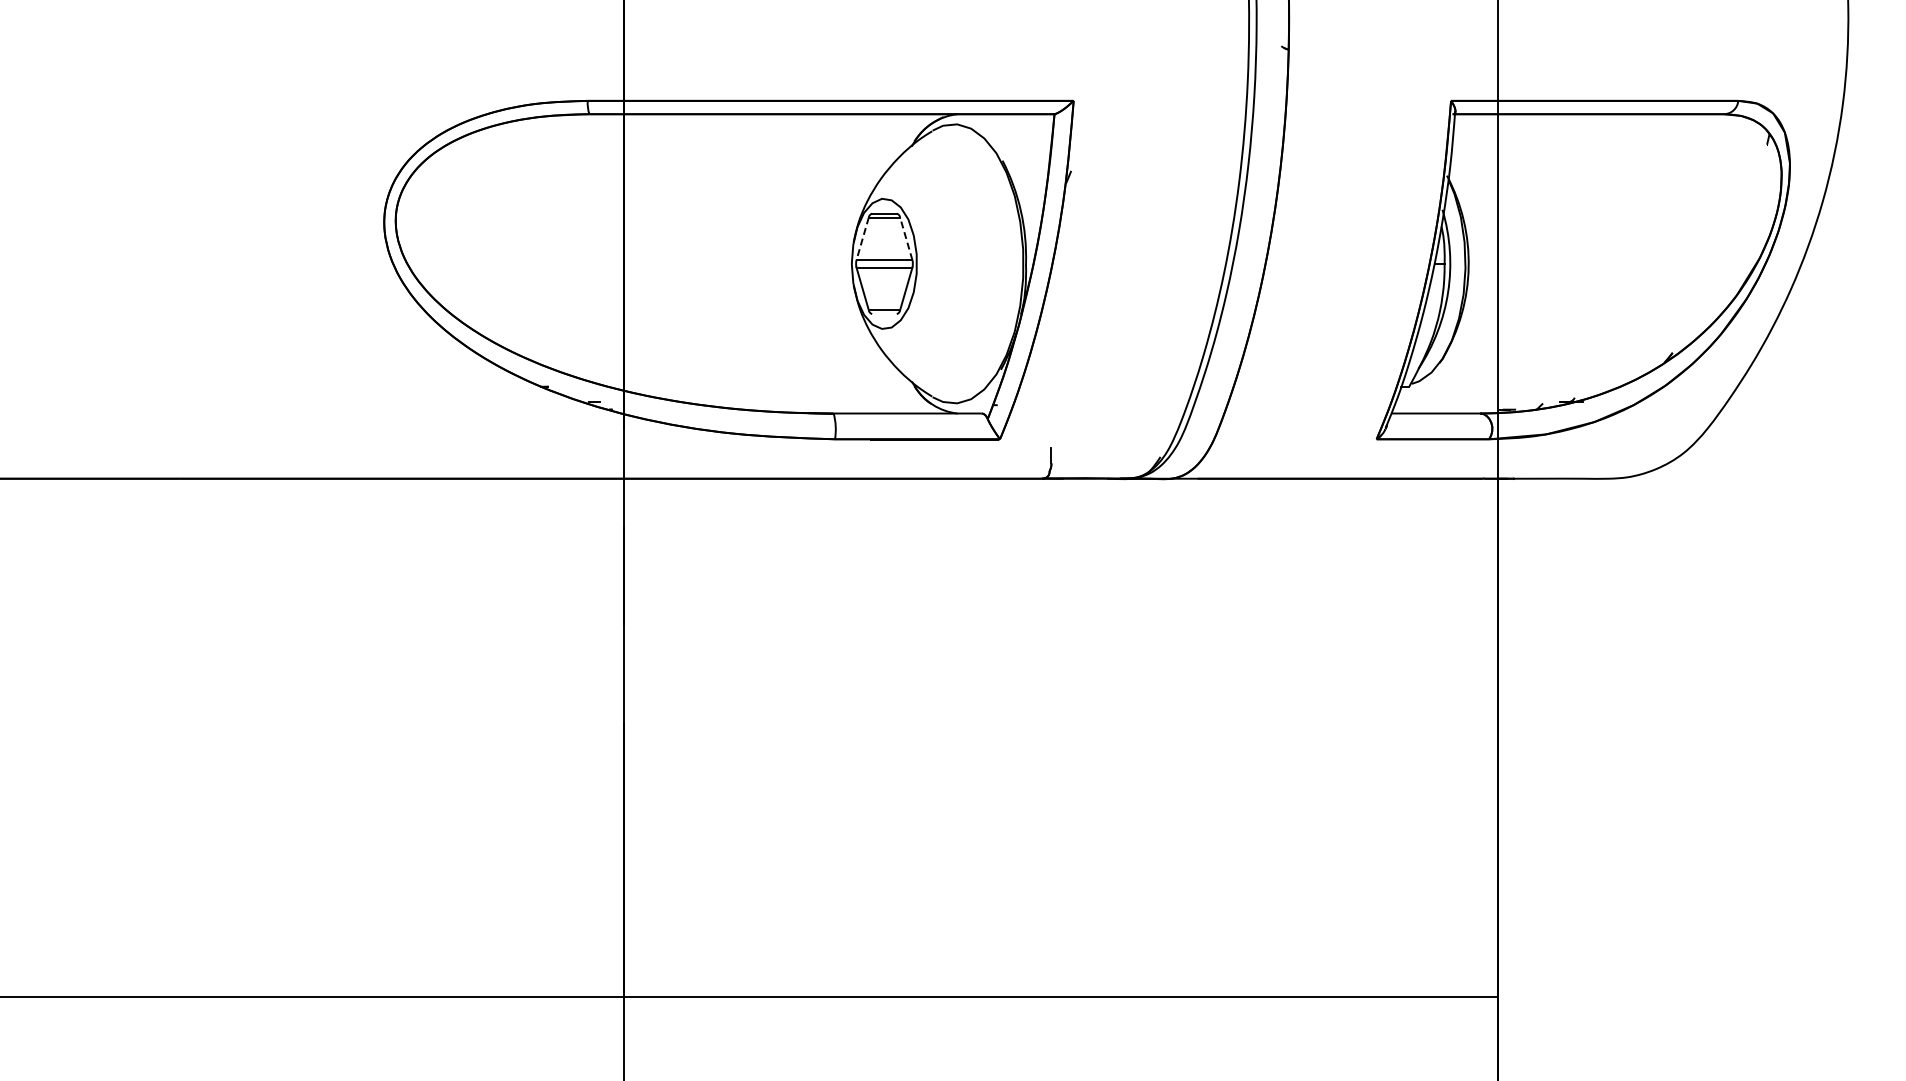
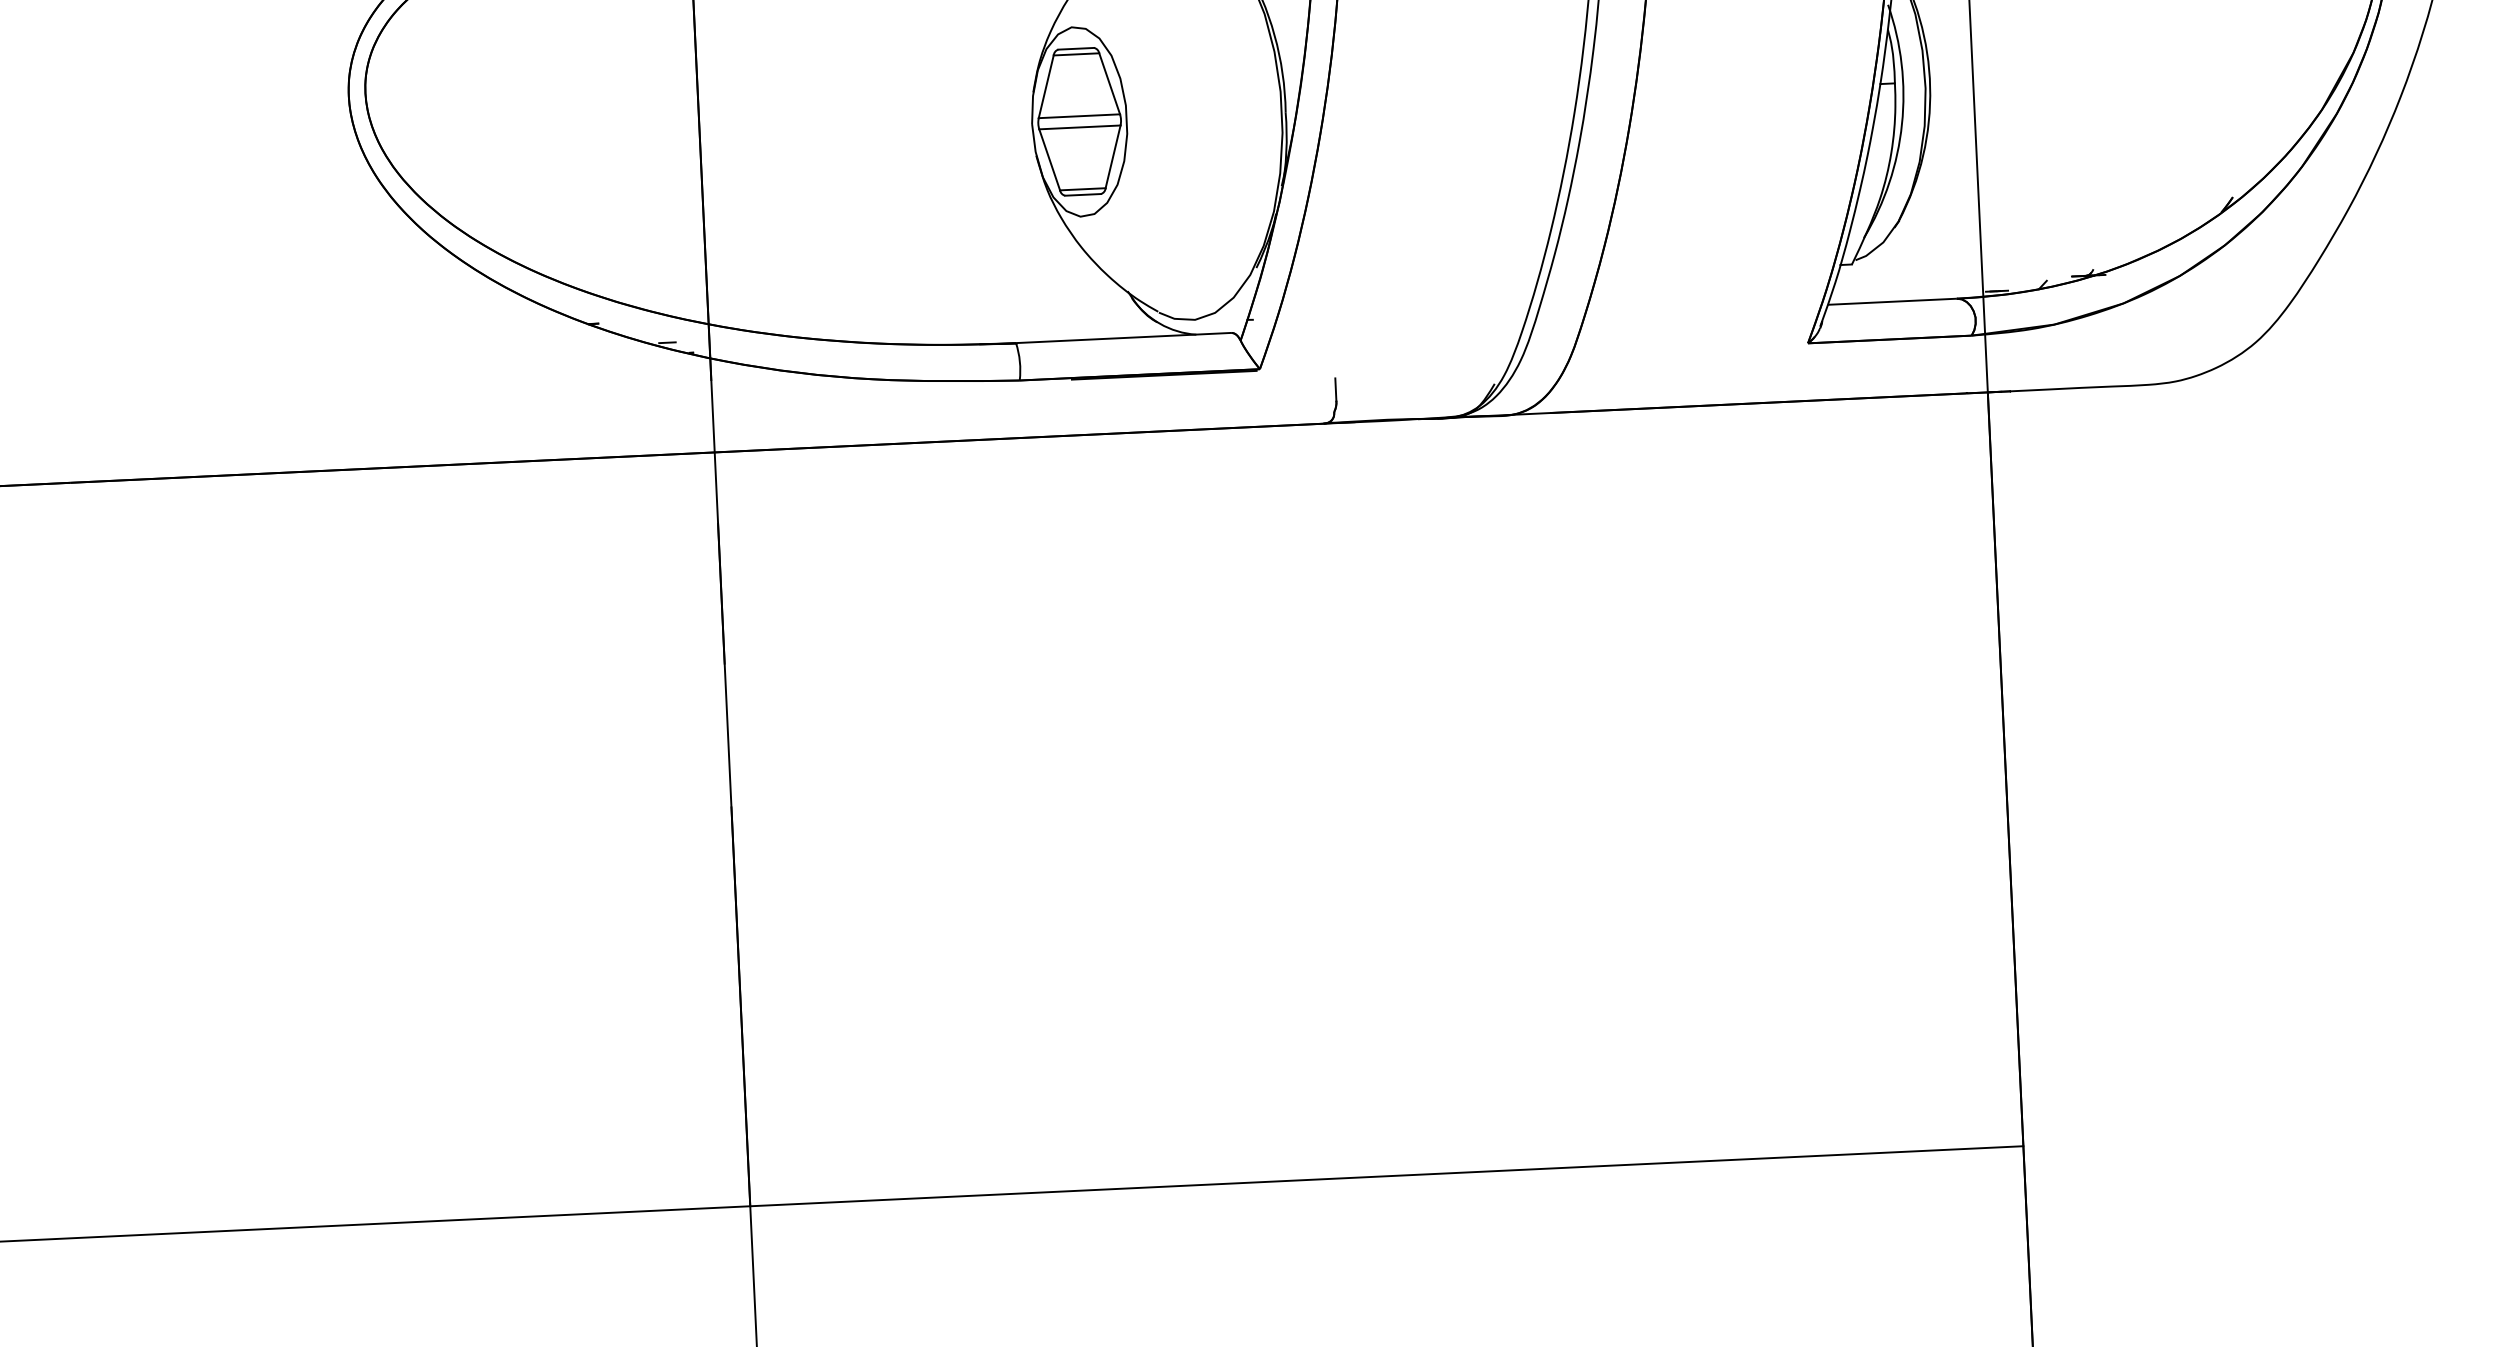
line: (906, 238) -> (1109, 83), dashed -> solid
line: (862, 239) -> (1046, 87), dashed -> solid
line: (884, 314) -> (1083, 195), added

